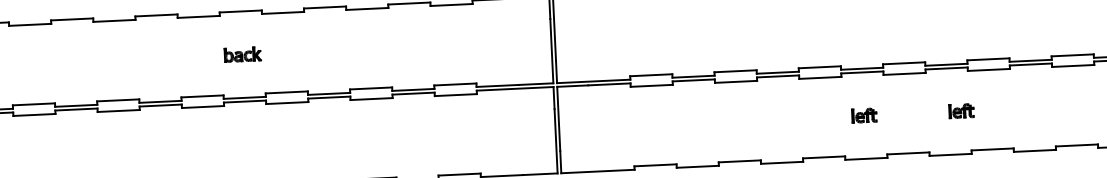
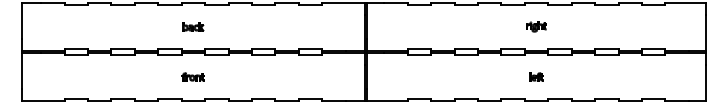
part: (859, 24) -> (536, 26), added
part: (961, 110) -> (590, 76), removed
part: (245, 143) -> (192, 76), added

